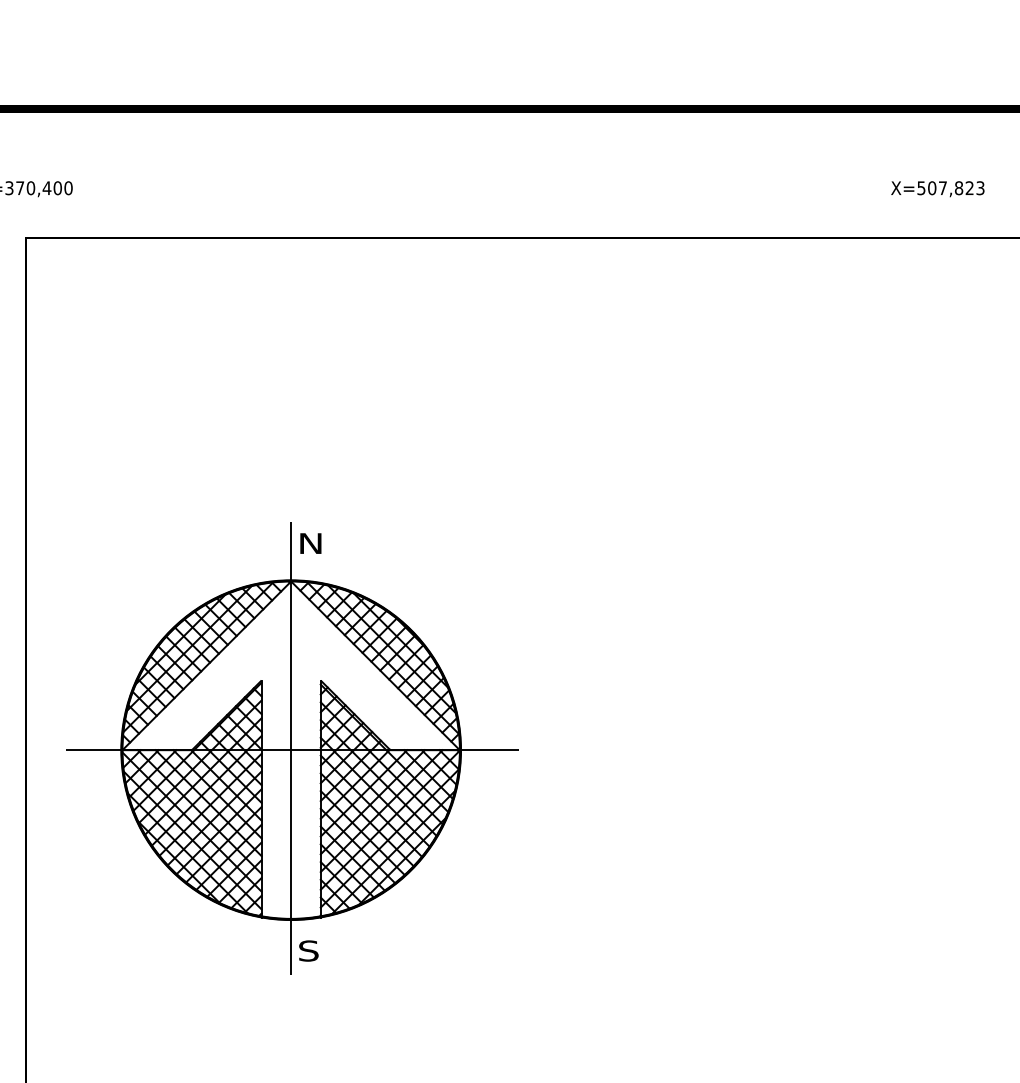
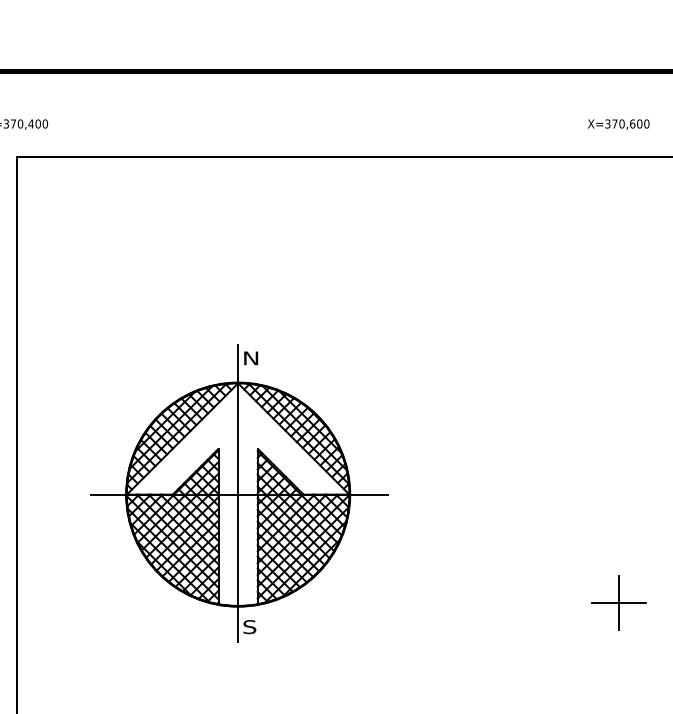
text: (951, 187) -> (627, 123), X=507,823 -> X=370,600
part: (293, 748) -> (239, 493), moved
part: (937, 913) -> (618, 602), added

